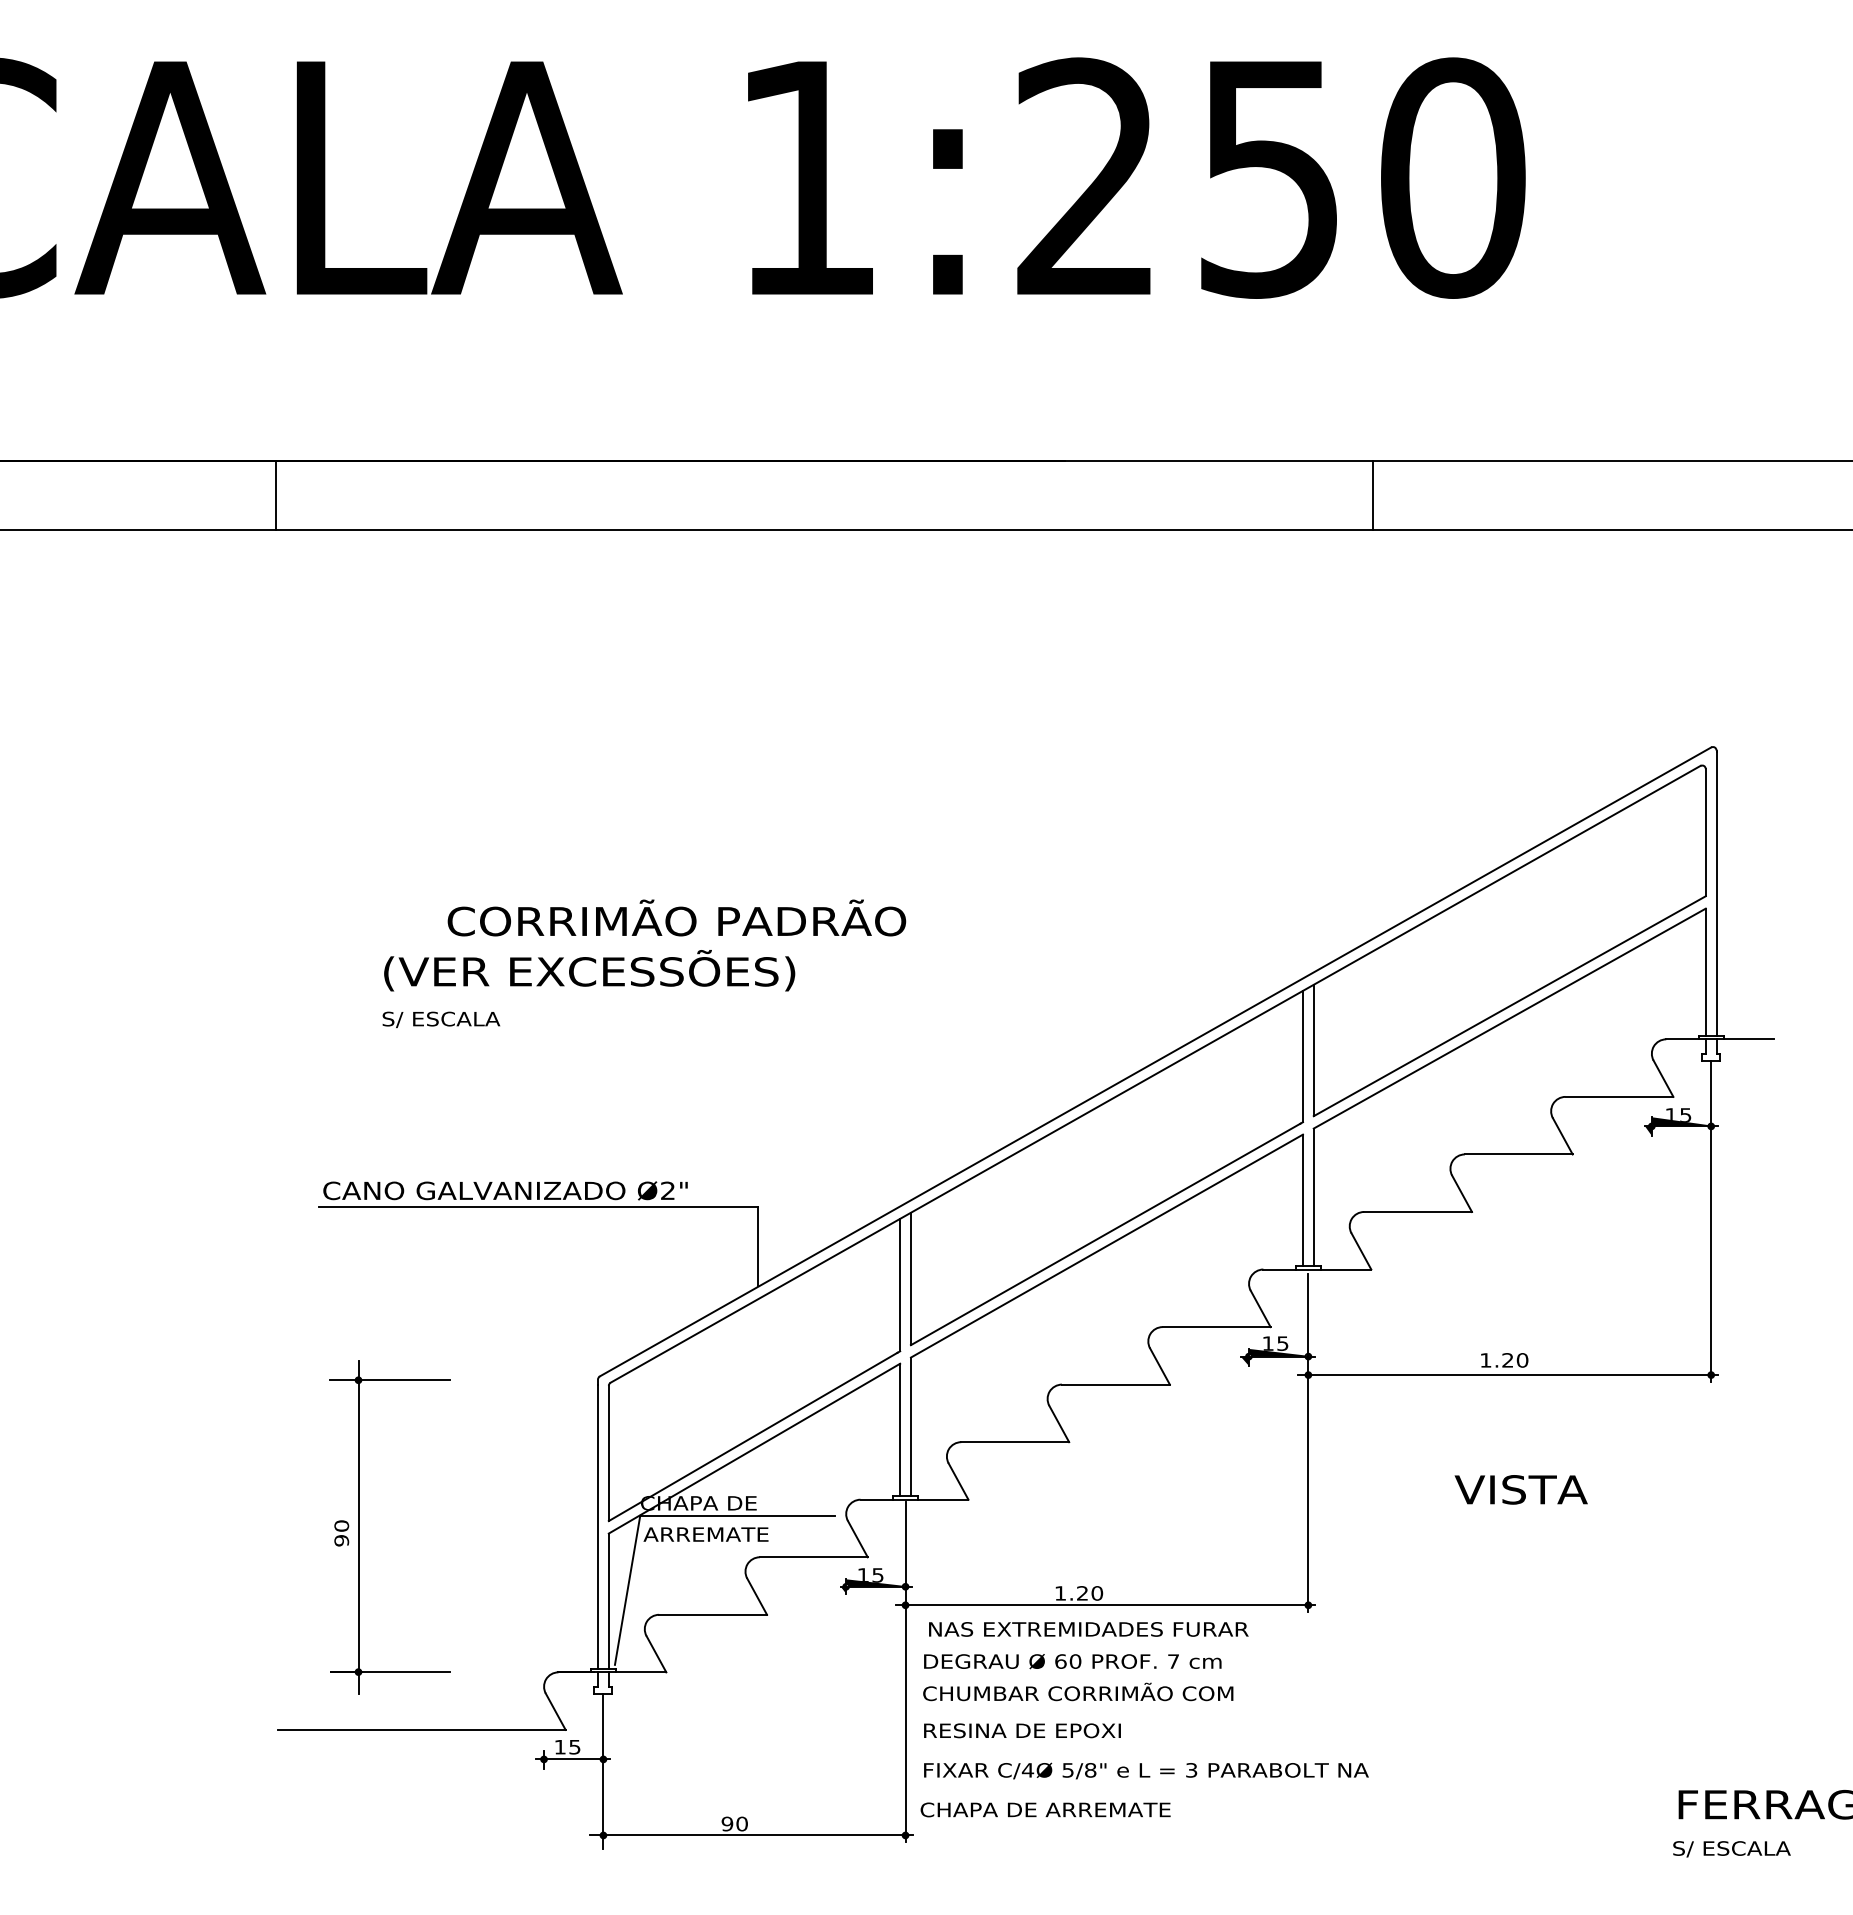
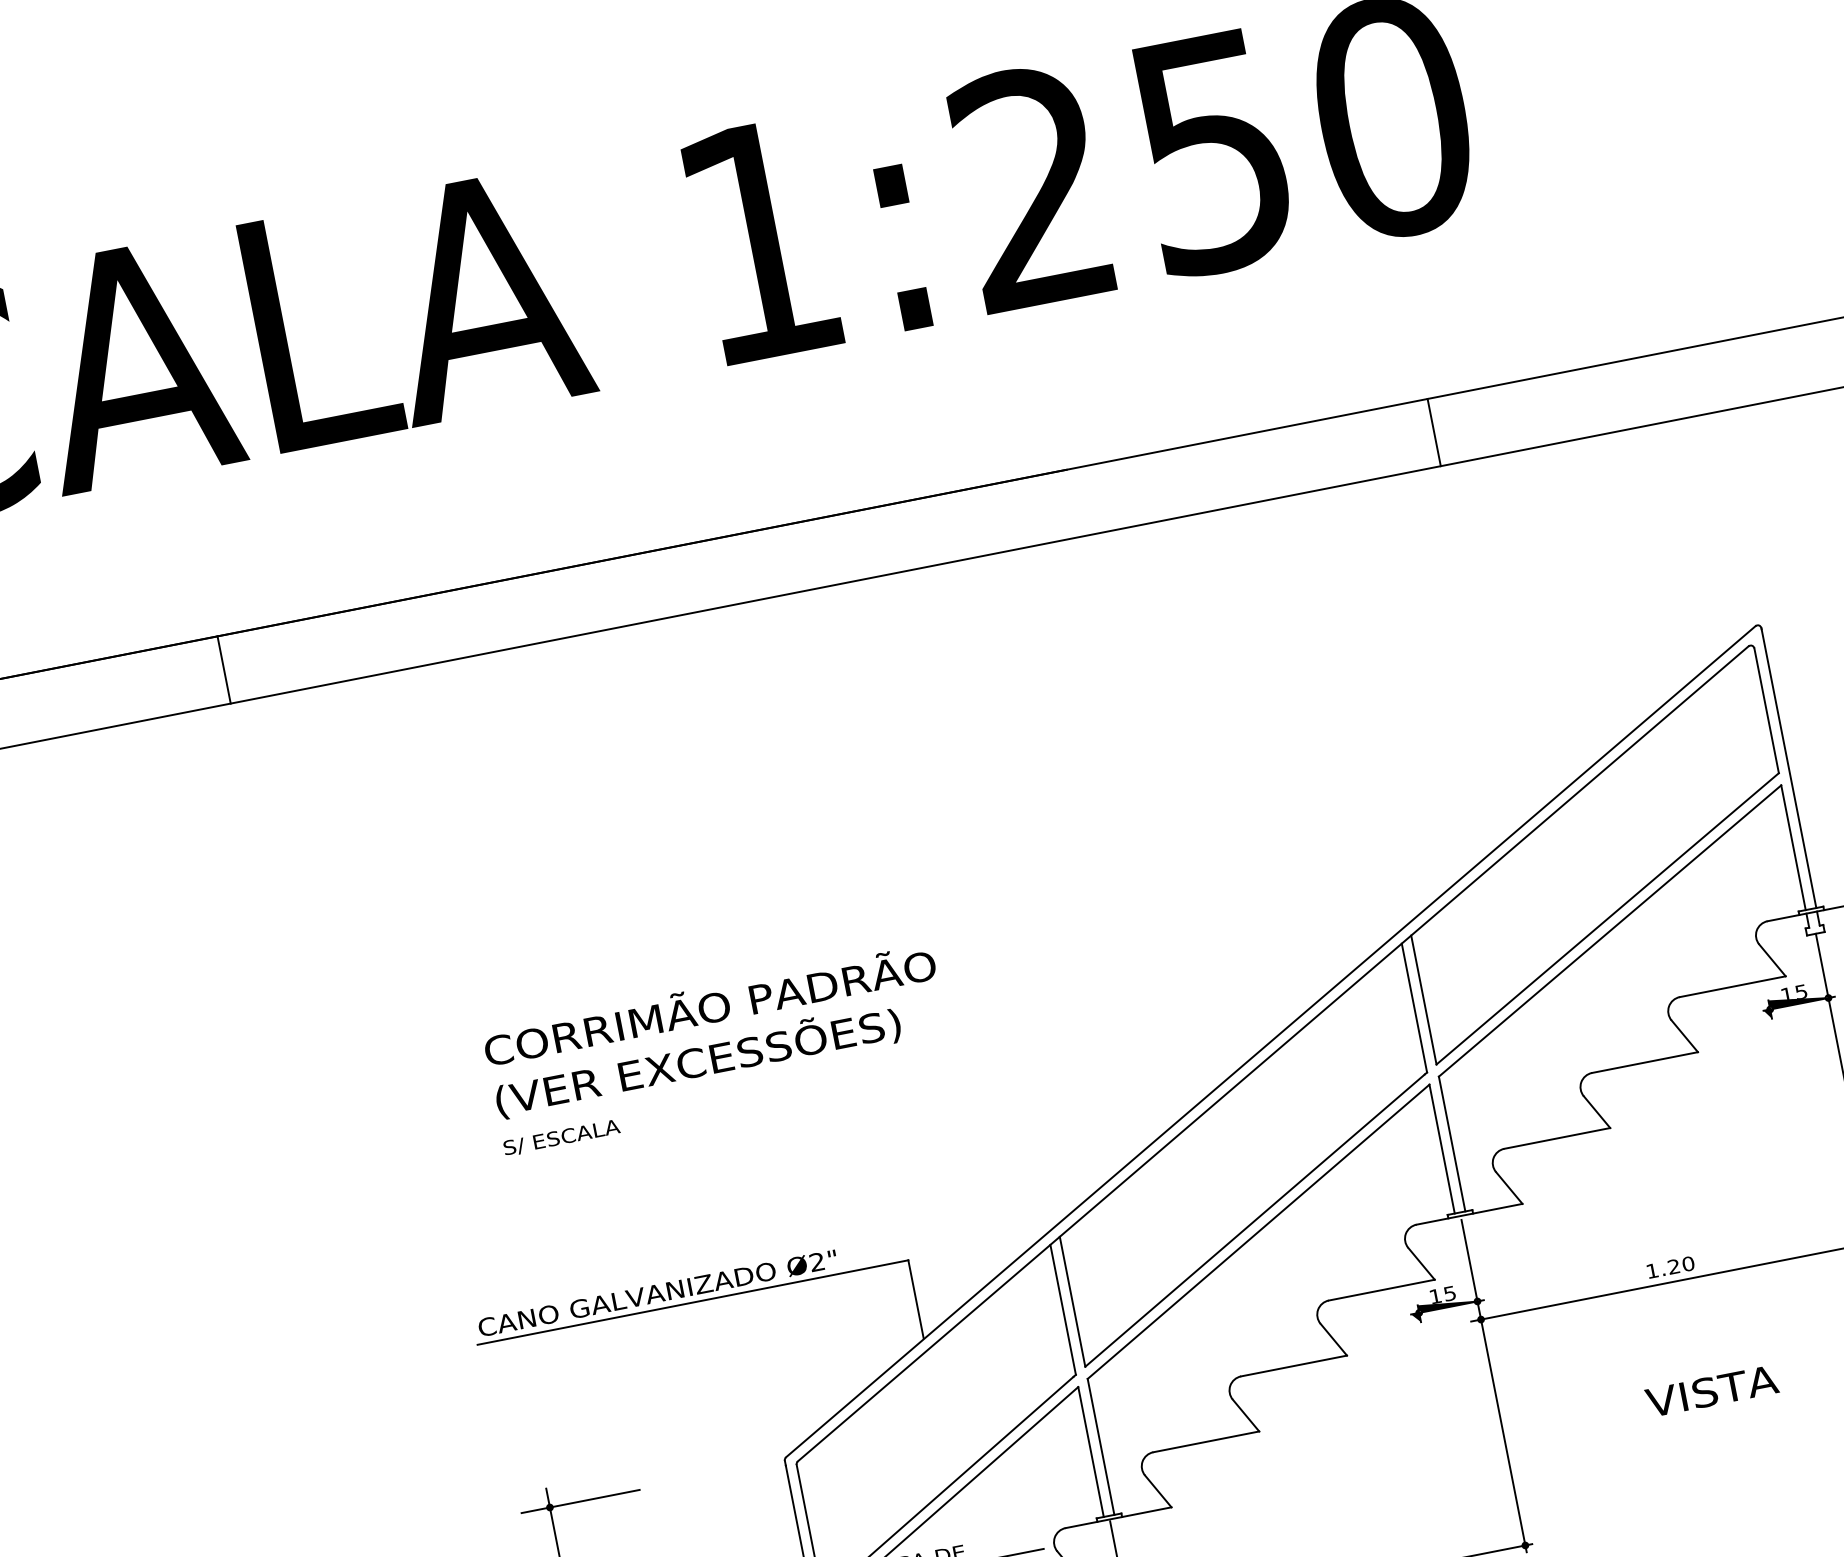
line: (276, 495) -> (224, 669), moved
line: (1373, 495) -> (1434, 432), moved
text: (676, 917) -> (709, 1004), moved

